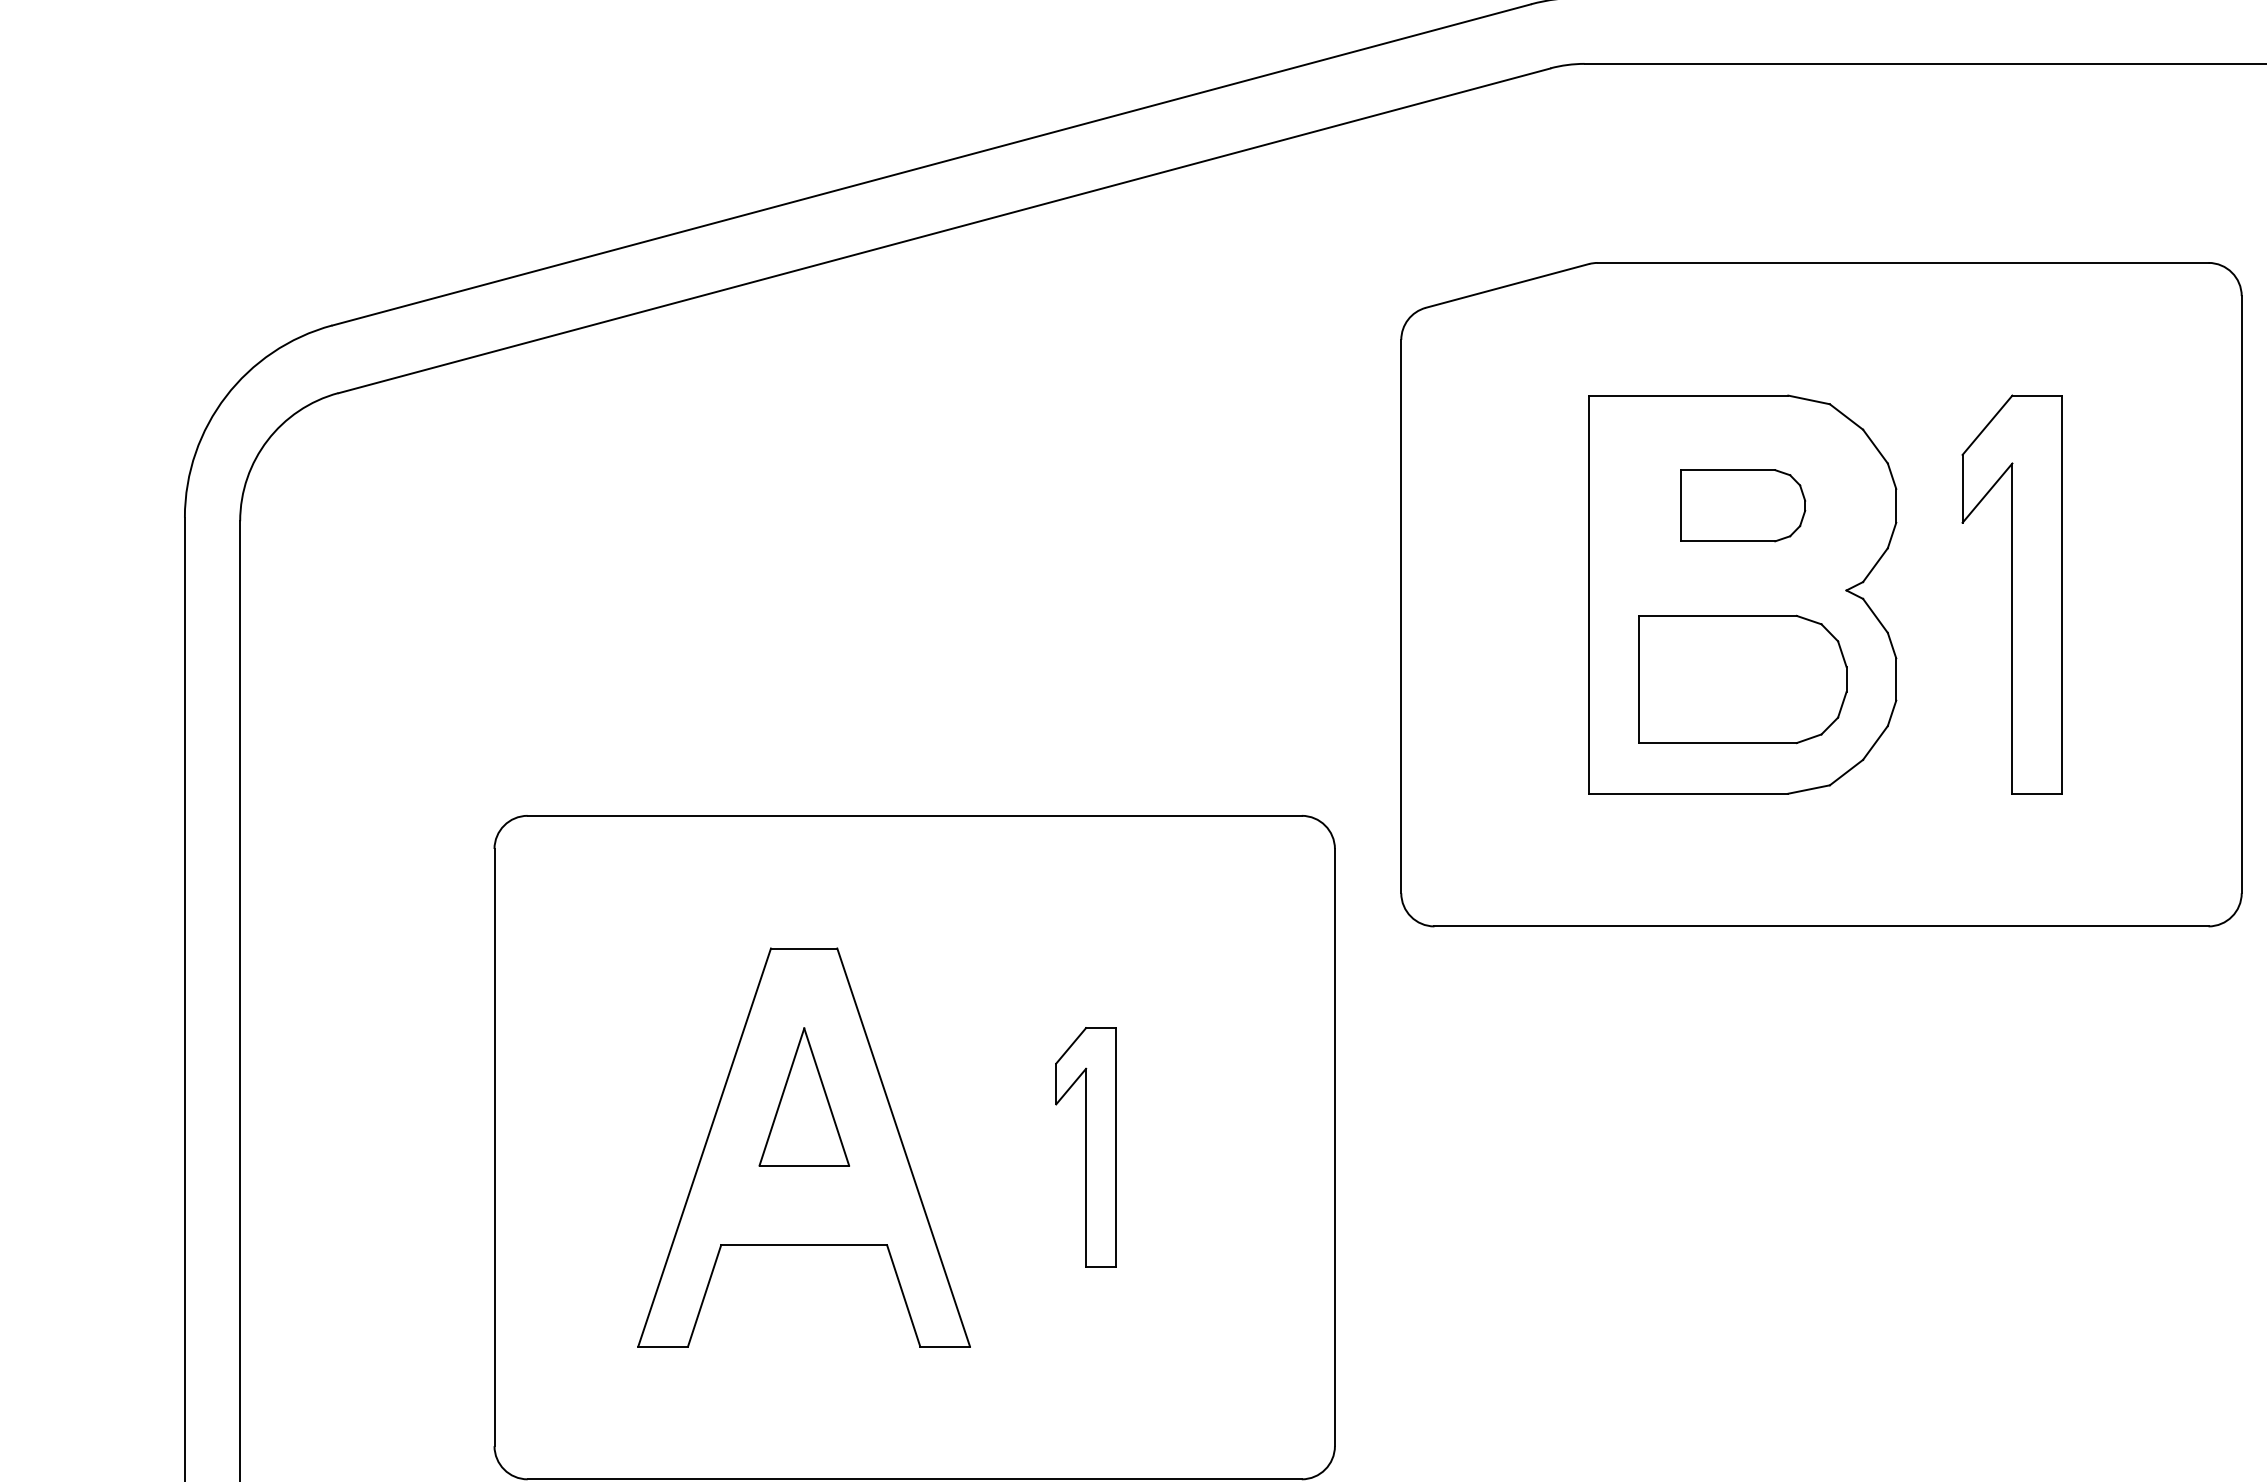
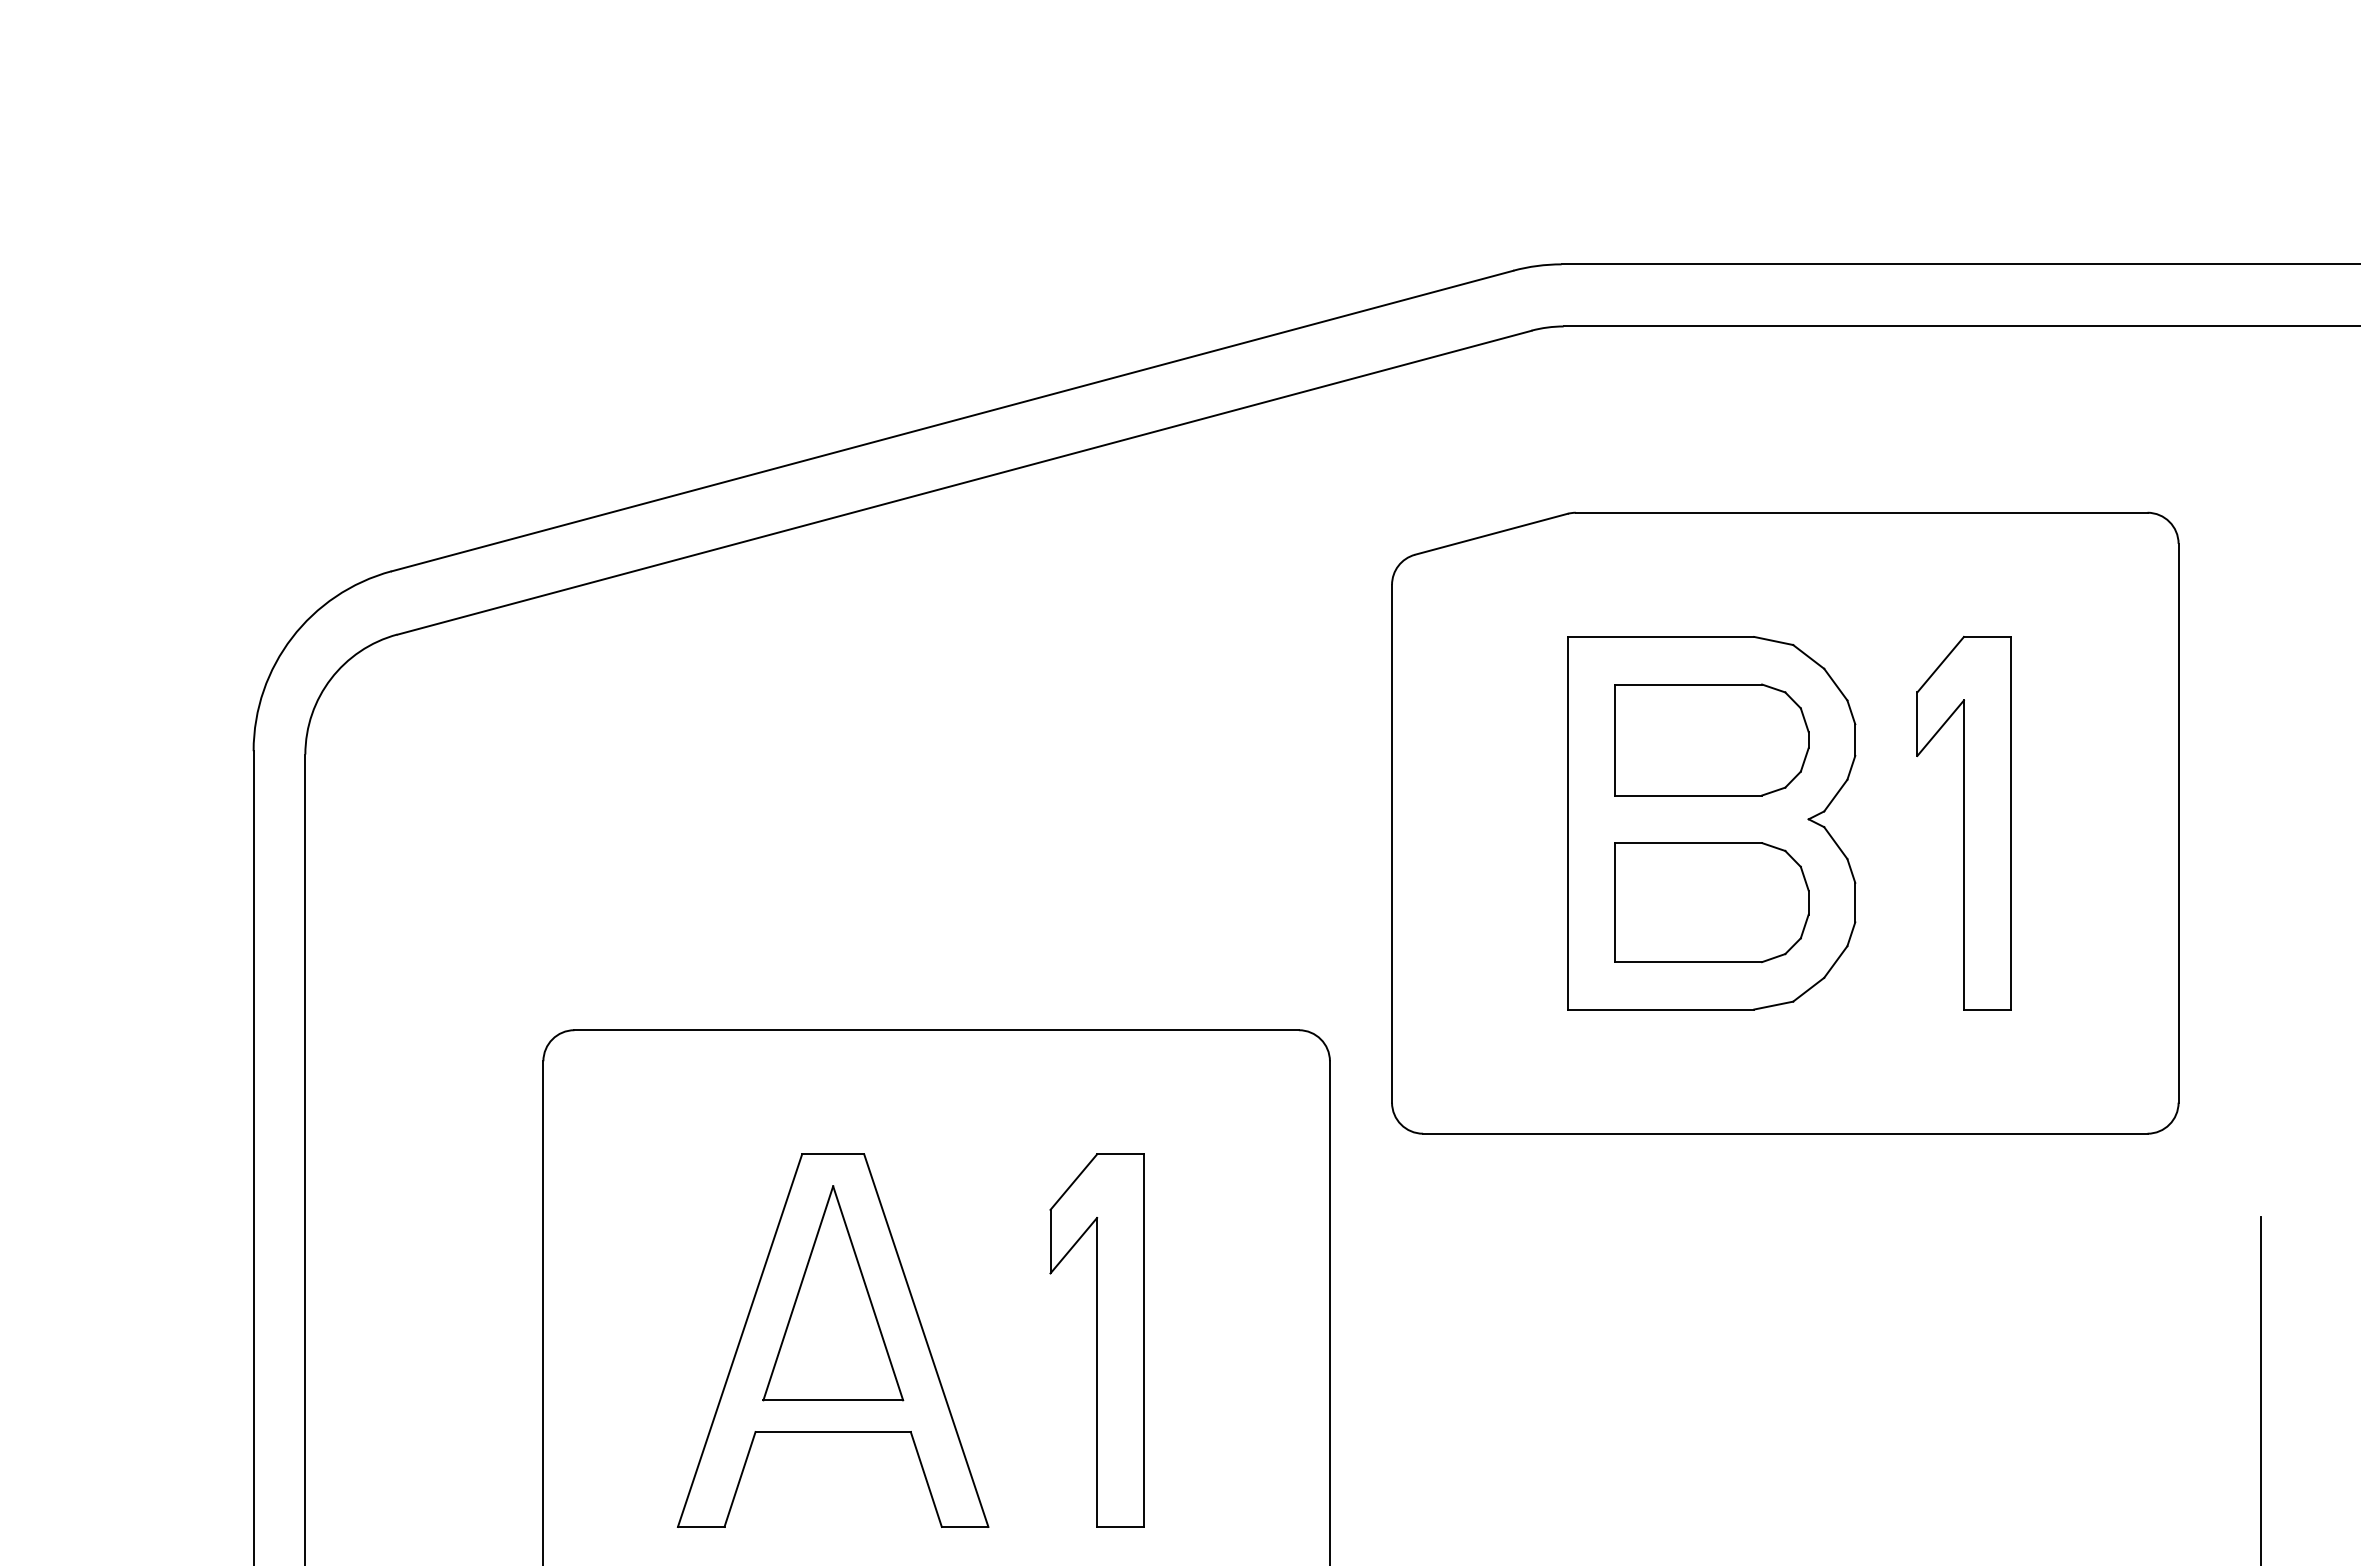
part: (1742, 505) -> (1711, 739), size x1.67
part: (804, 1097) -> (833, 1293), size x1.67
part: (1085, 1147) -> (1096, 1340), size x1.67

